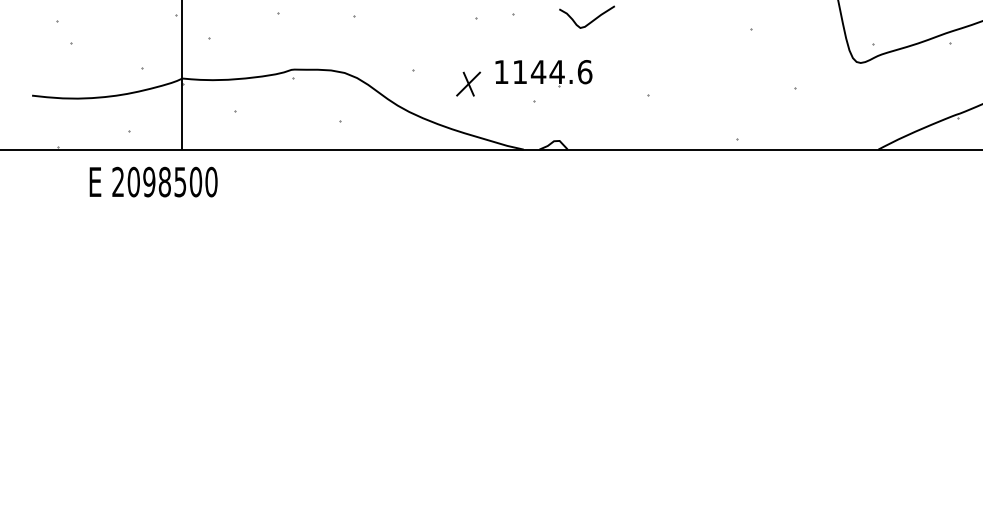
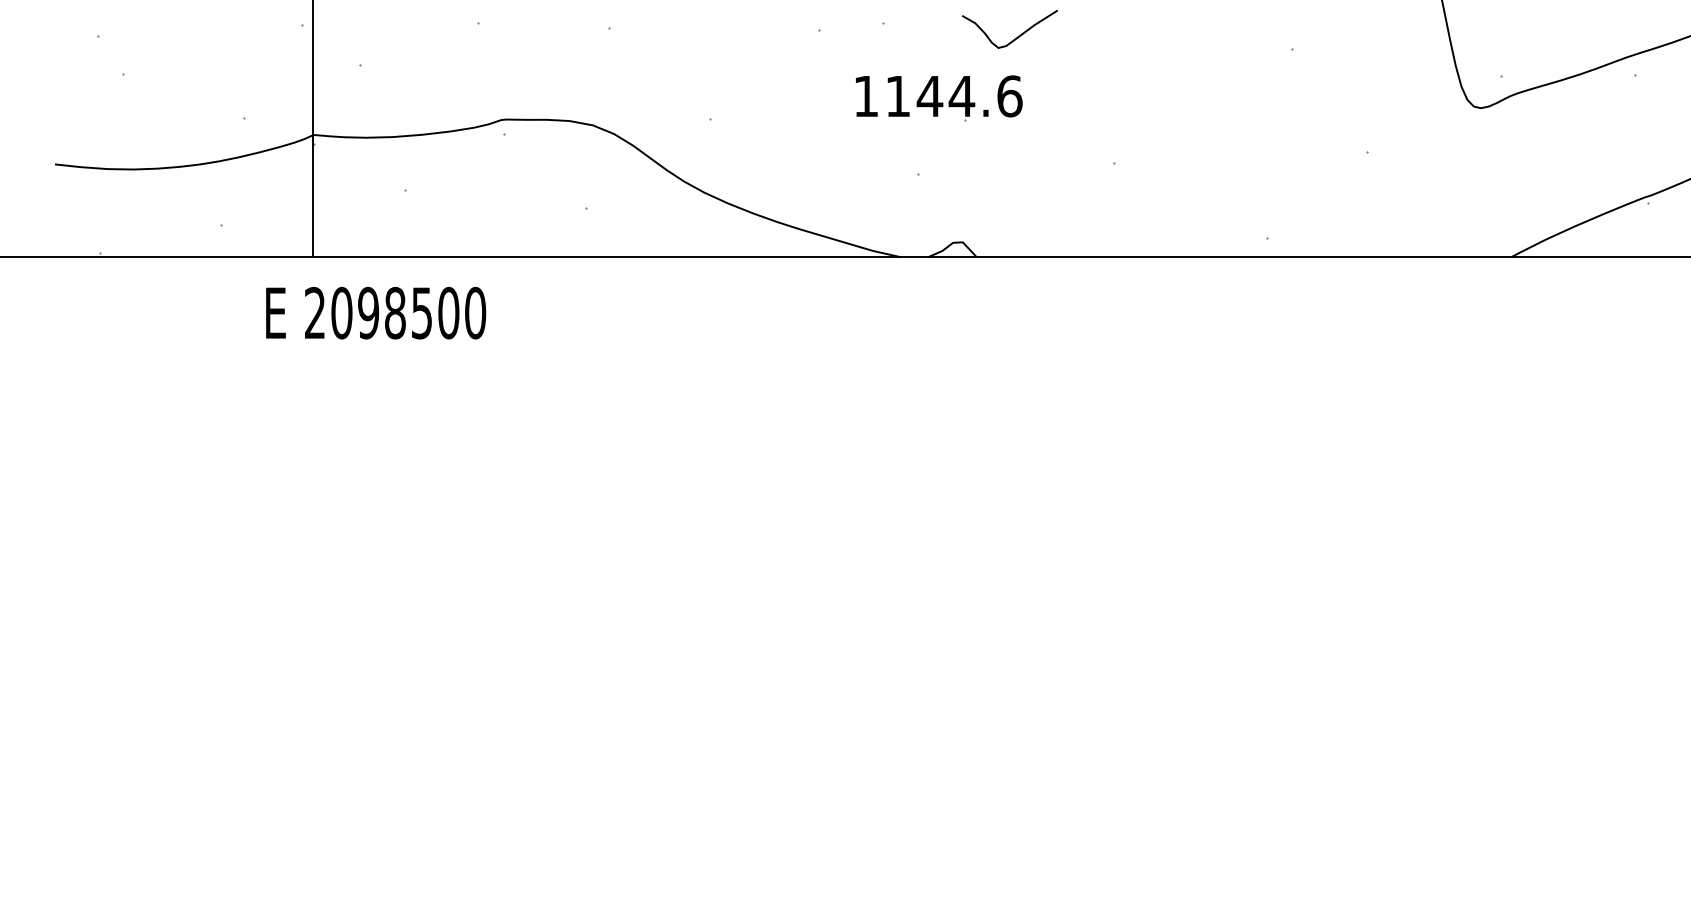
part: (543, 73) -> (938, 98), moved
part: (468, 83) -> (805, 143), removed
text: (153, 181) -> (375, 312), moved

